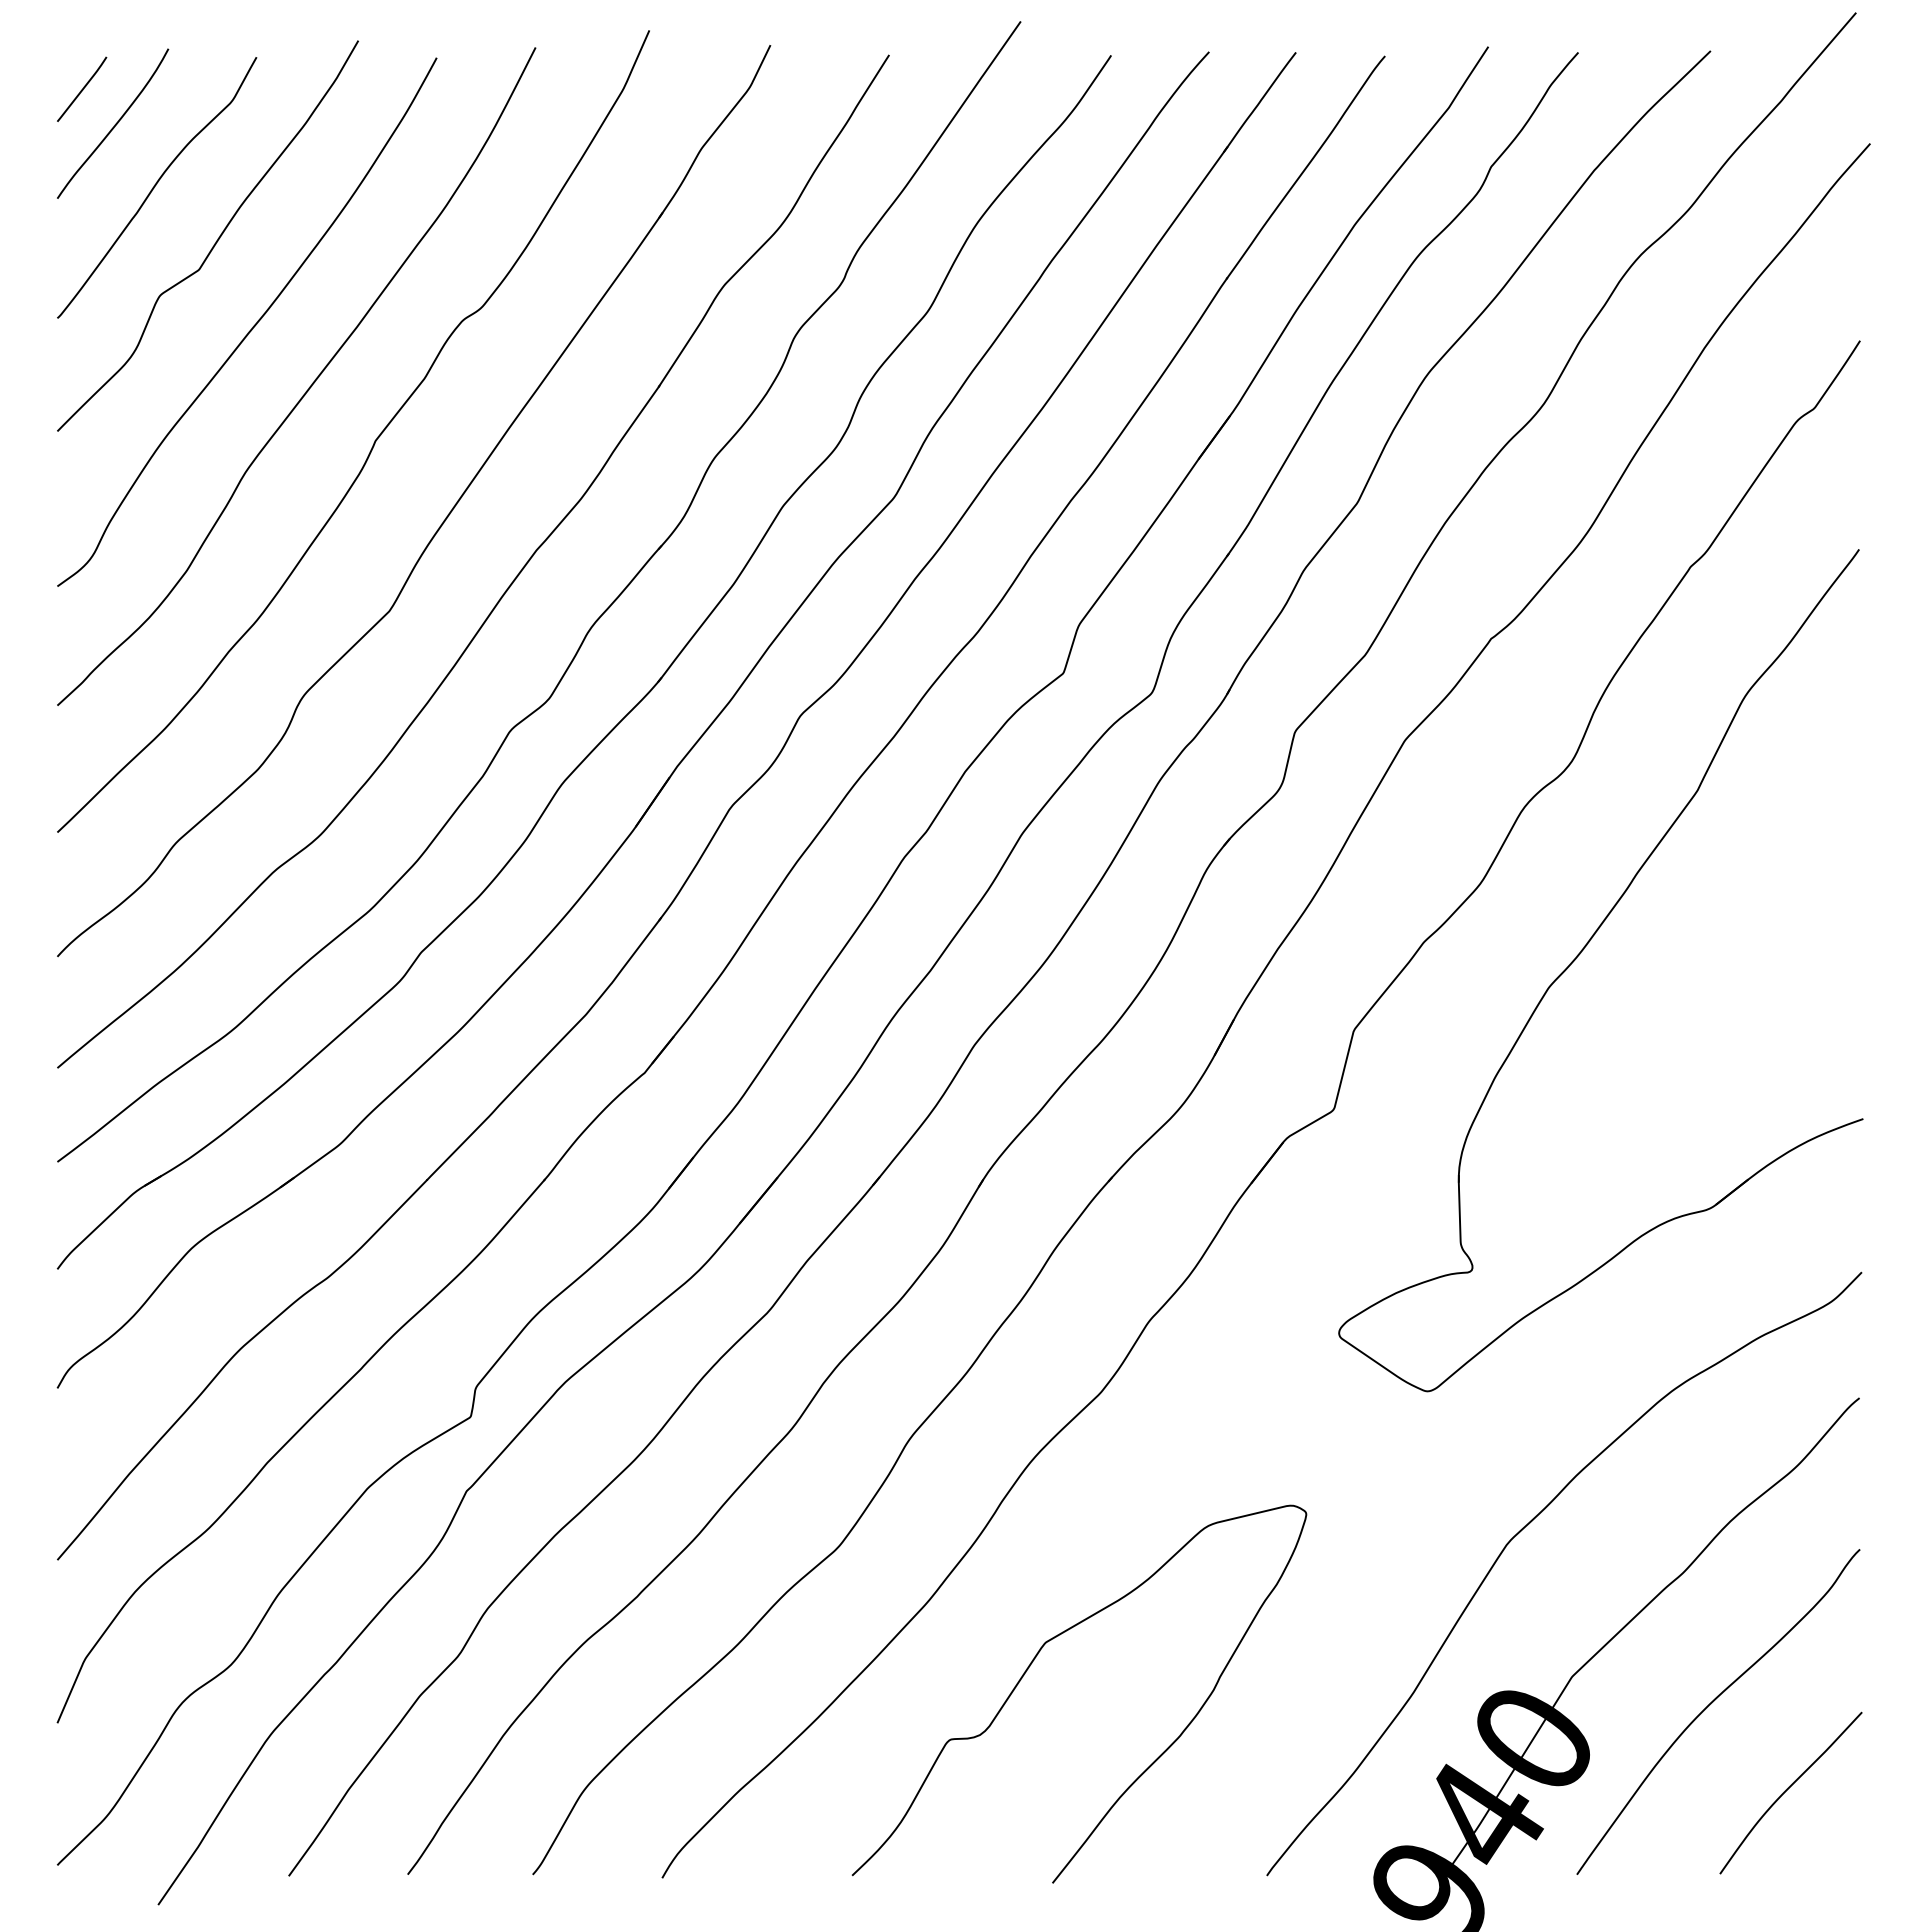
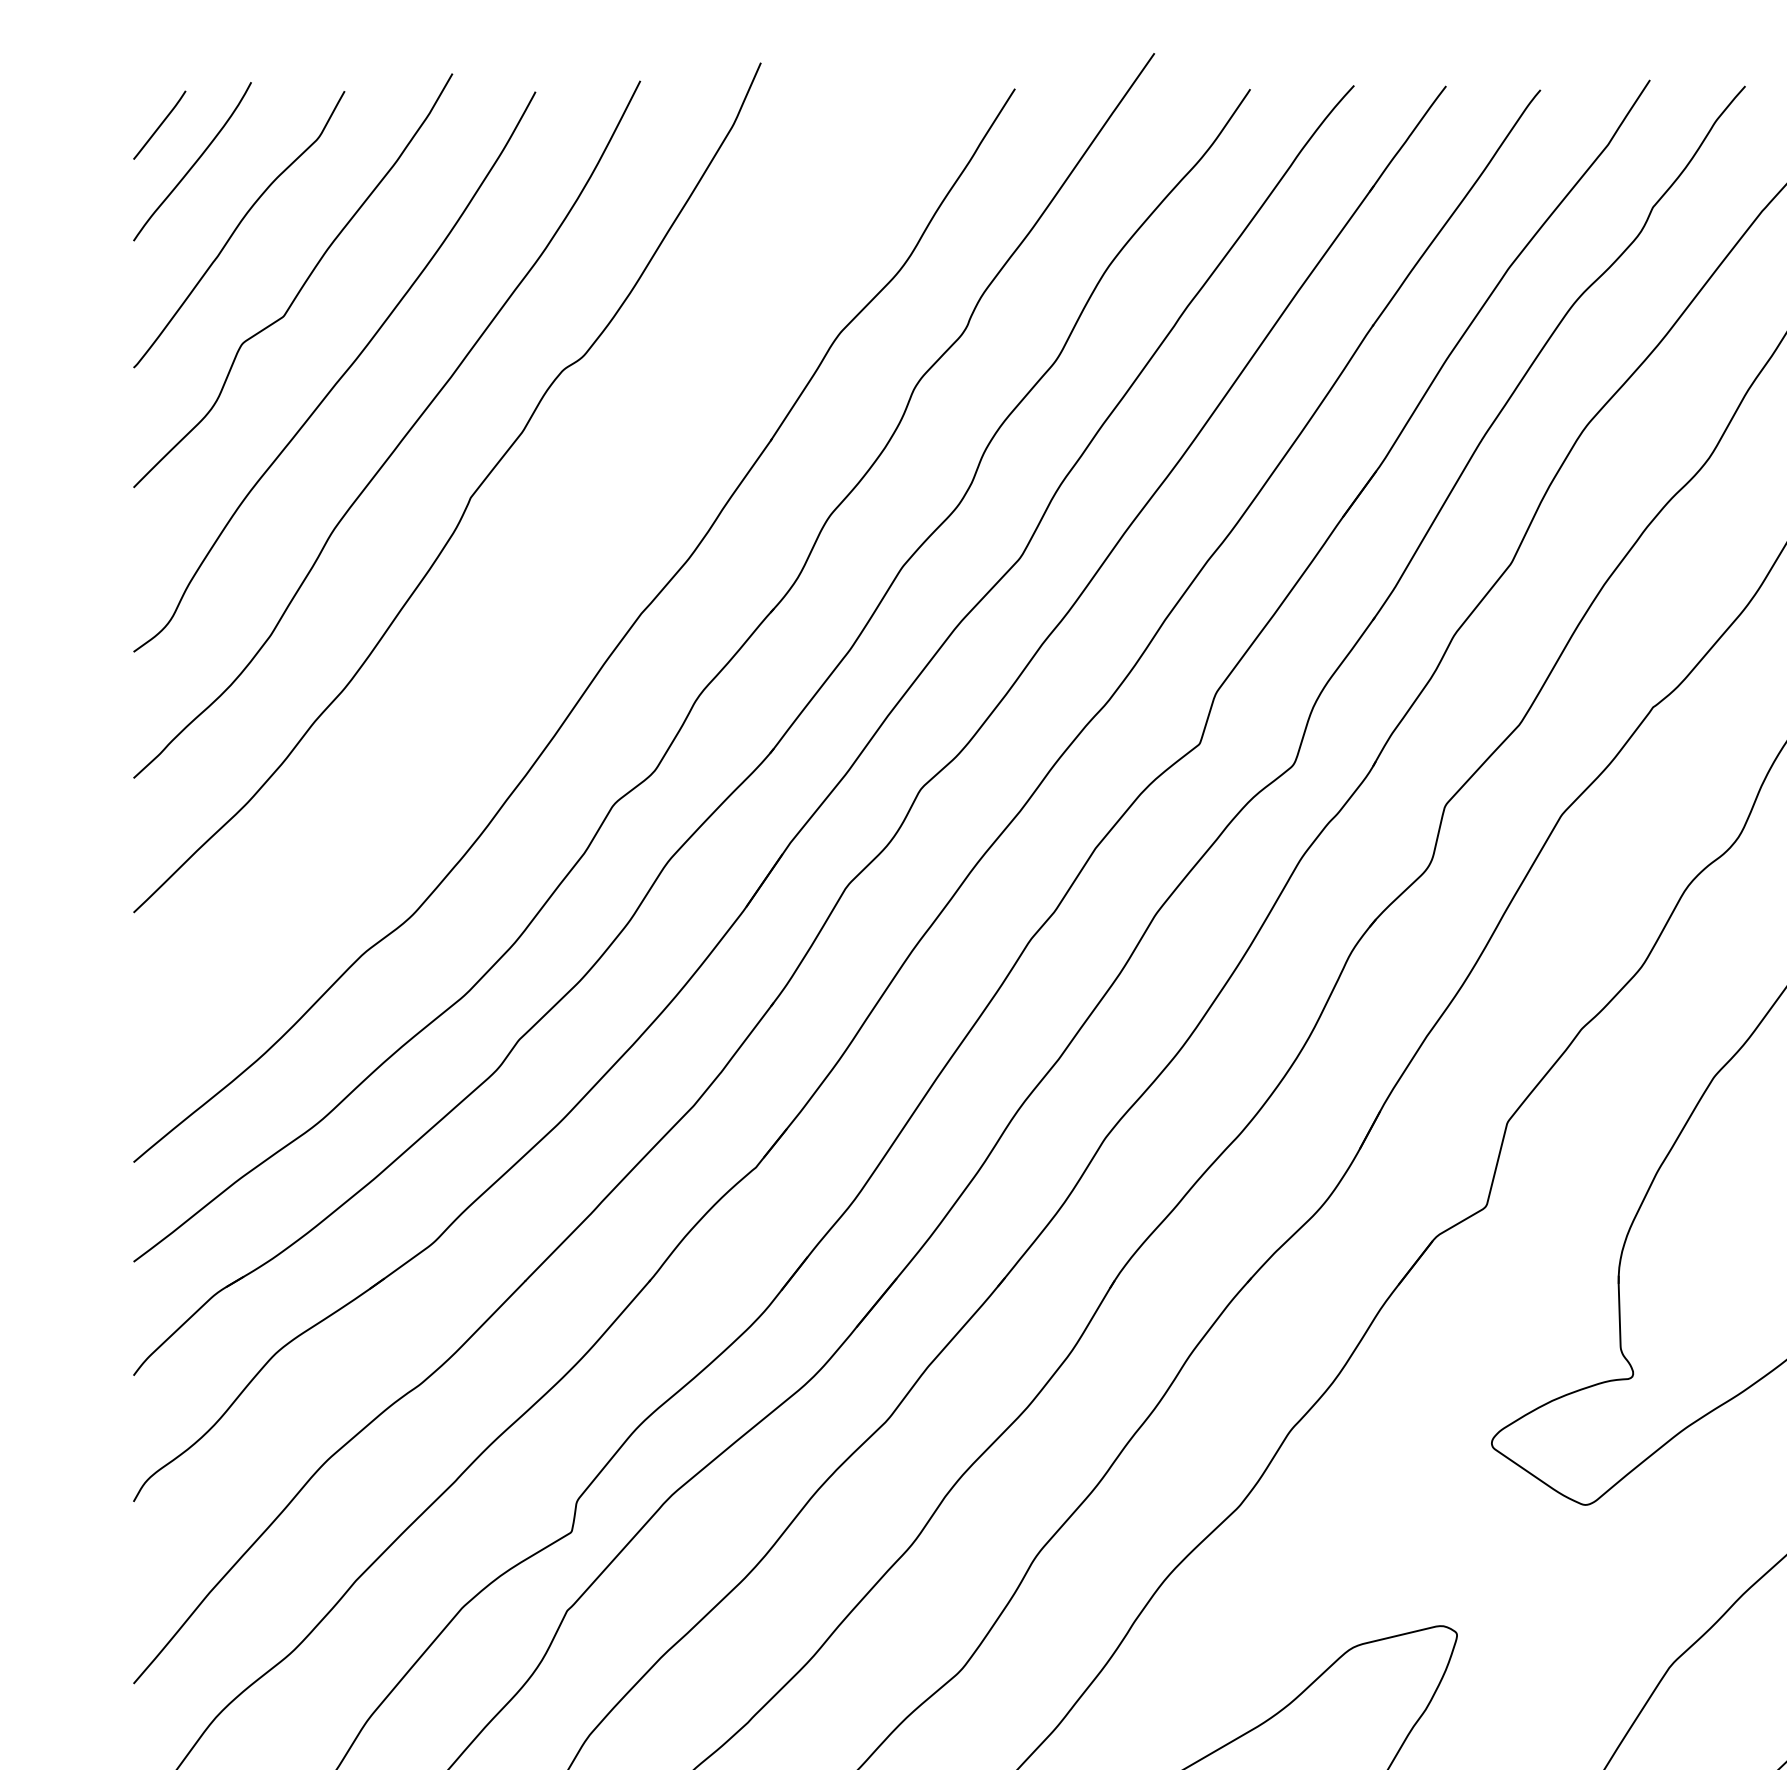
part: (443, 520) -> (542, 582), removed

